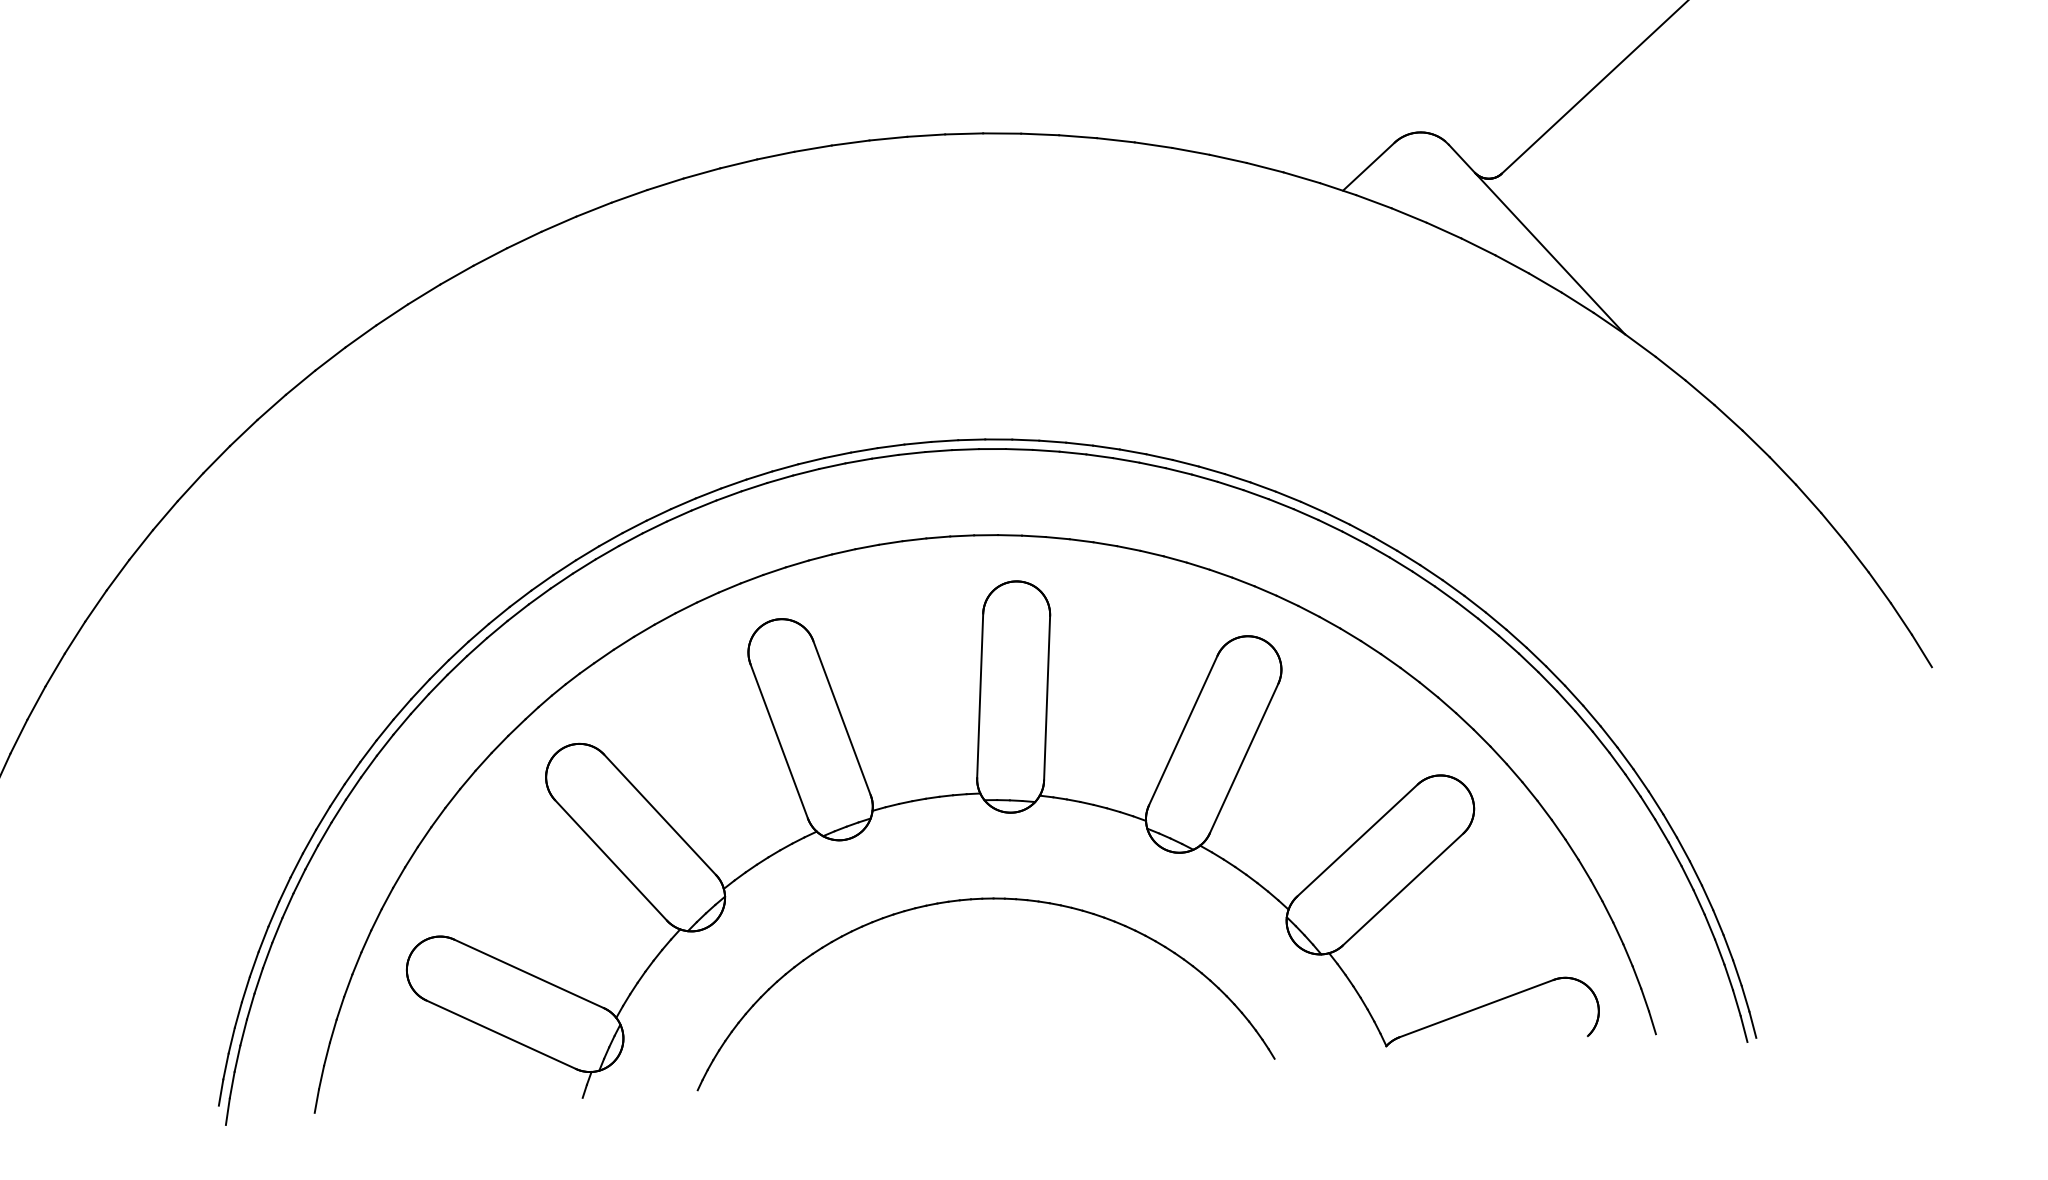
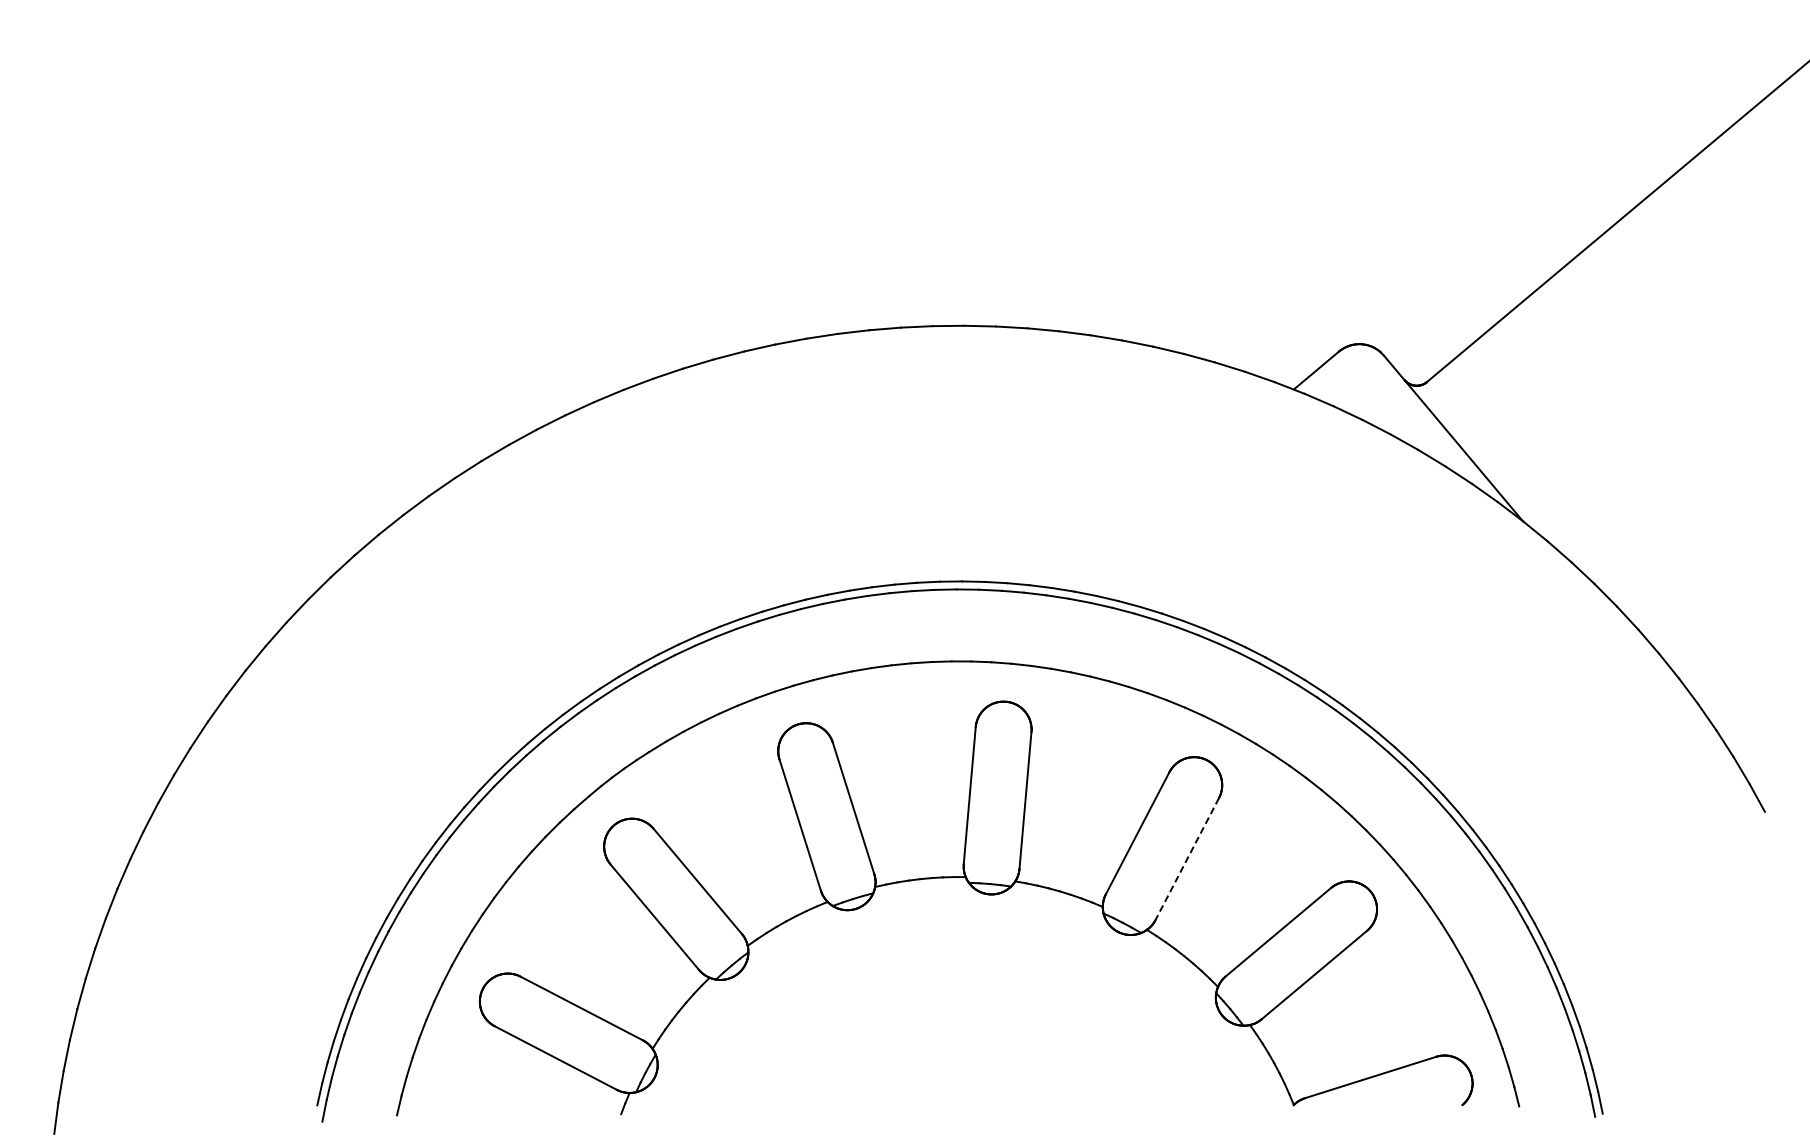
line: (1244, 759) -> (1187, 859), solid -> dashed
part: (963, 901) -> (947, 966), removed

